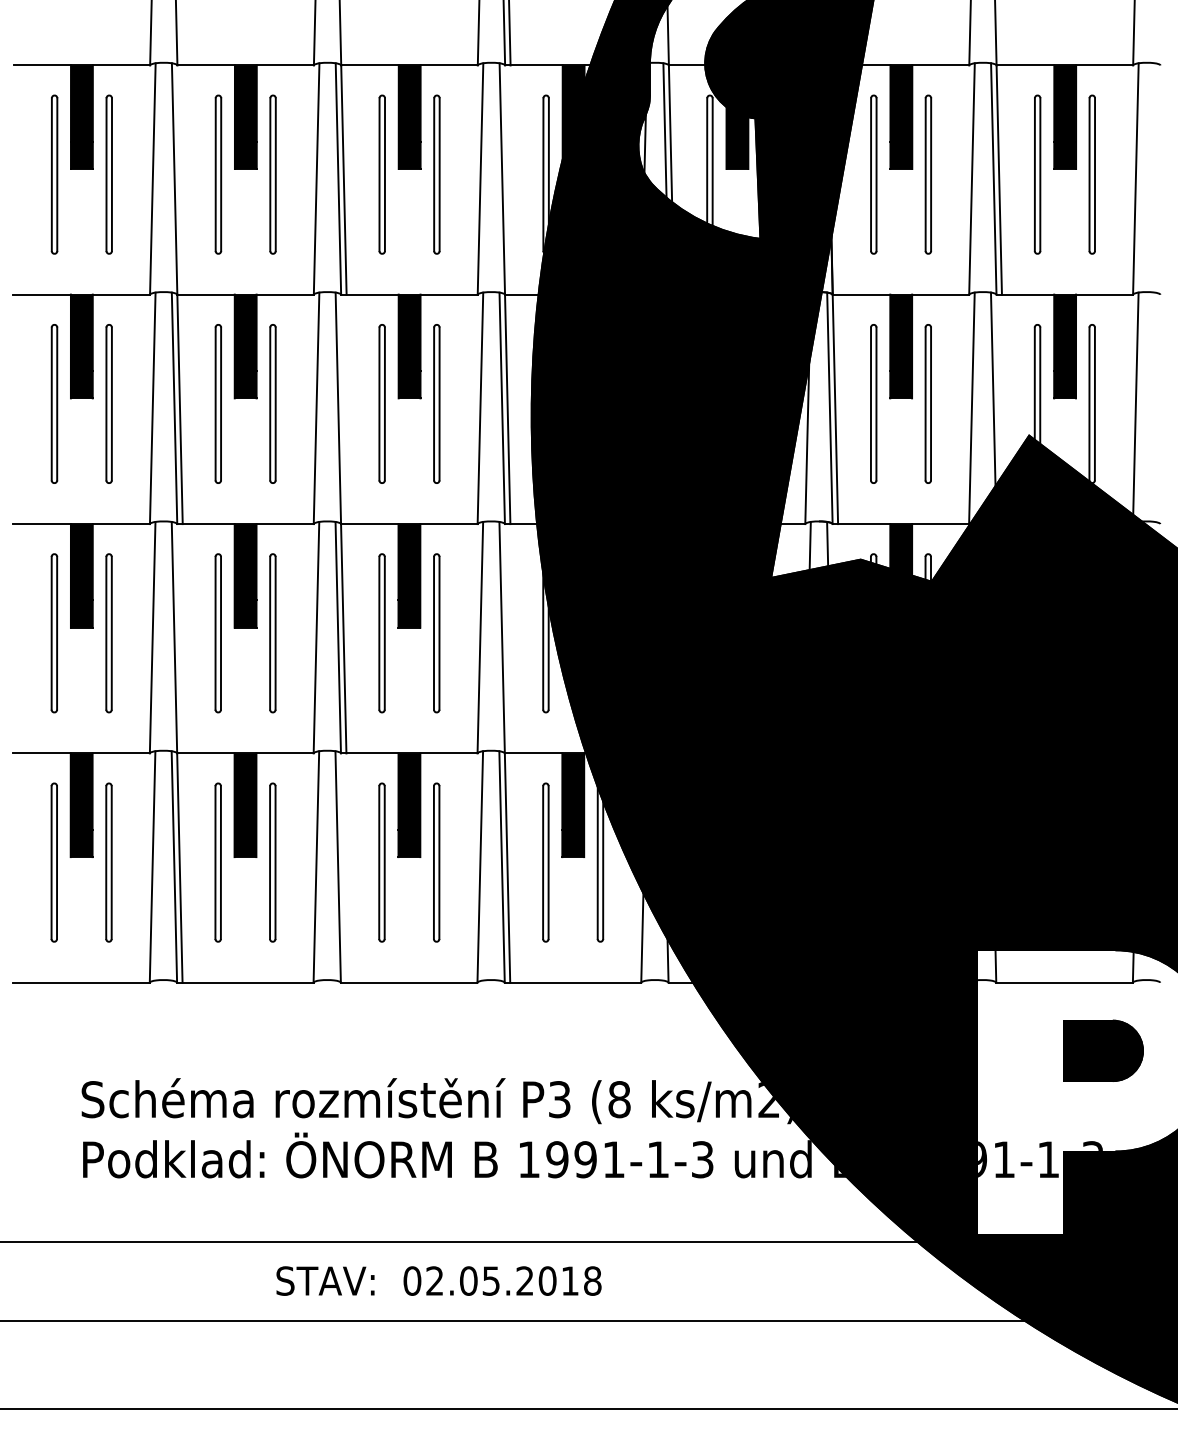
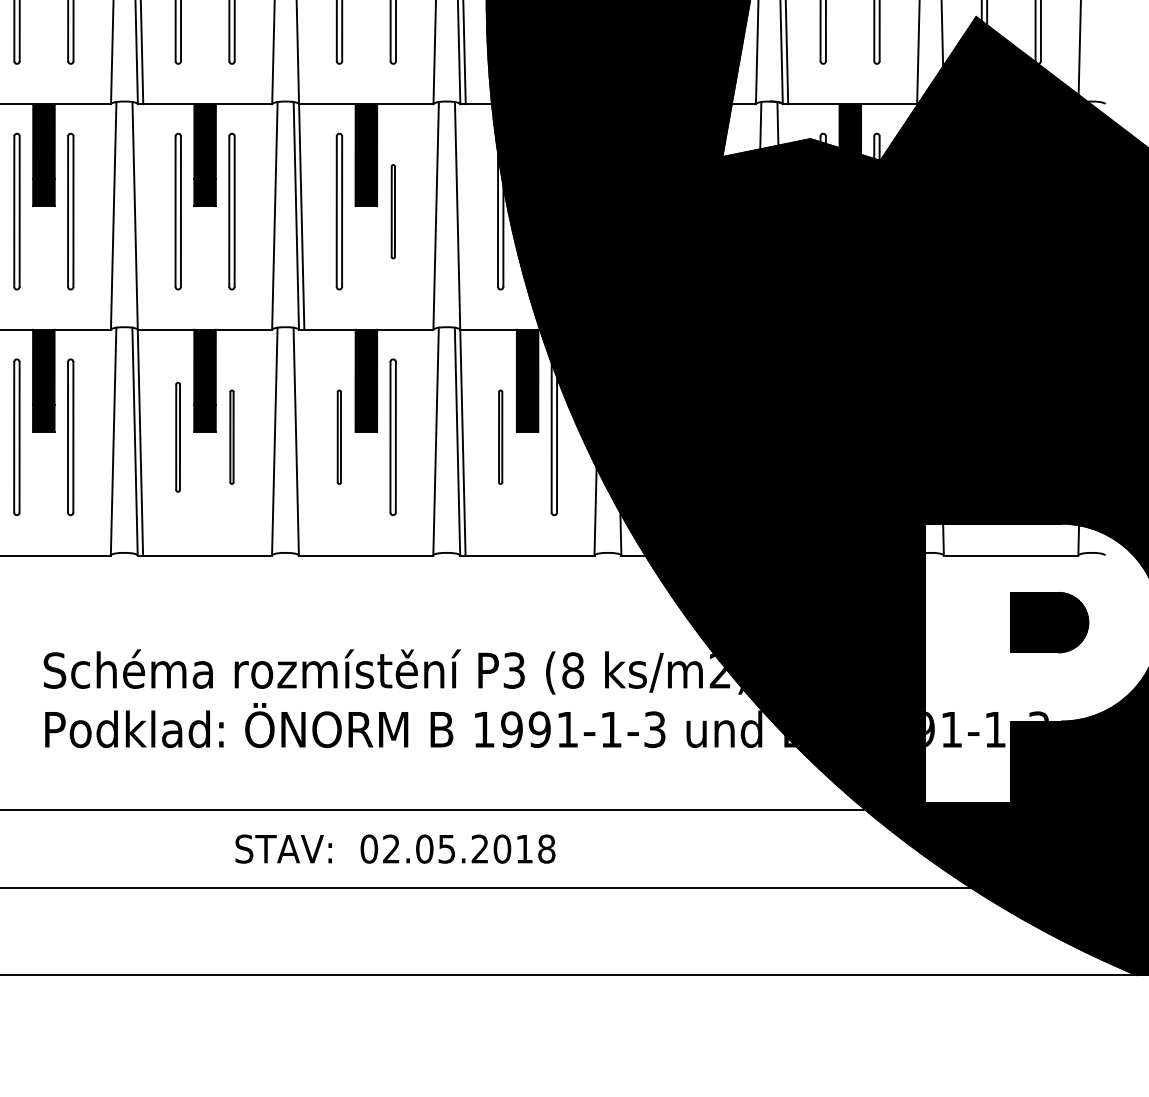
part: (436, 633) -> (393, 211), size x0.6
part: (217, 862) -> (177, 437), size x0.7
part: (272, 862) -> (231, 437), size x0.6
part: (381, 862) -> (338, 437), size x0.6
part: (545, 862) -> (500, 437), size x0.6

